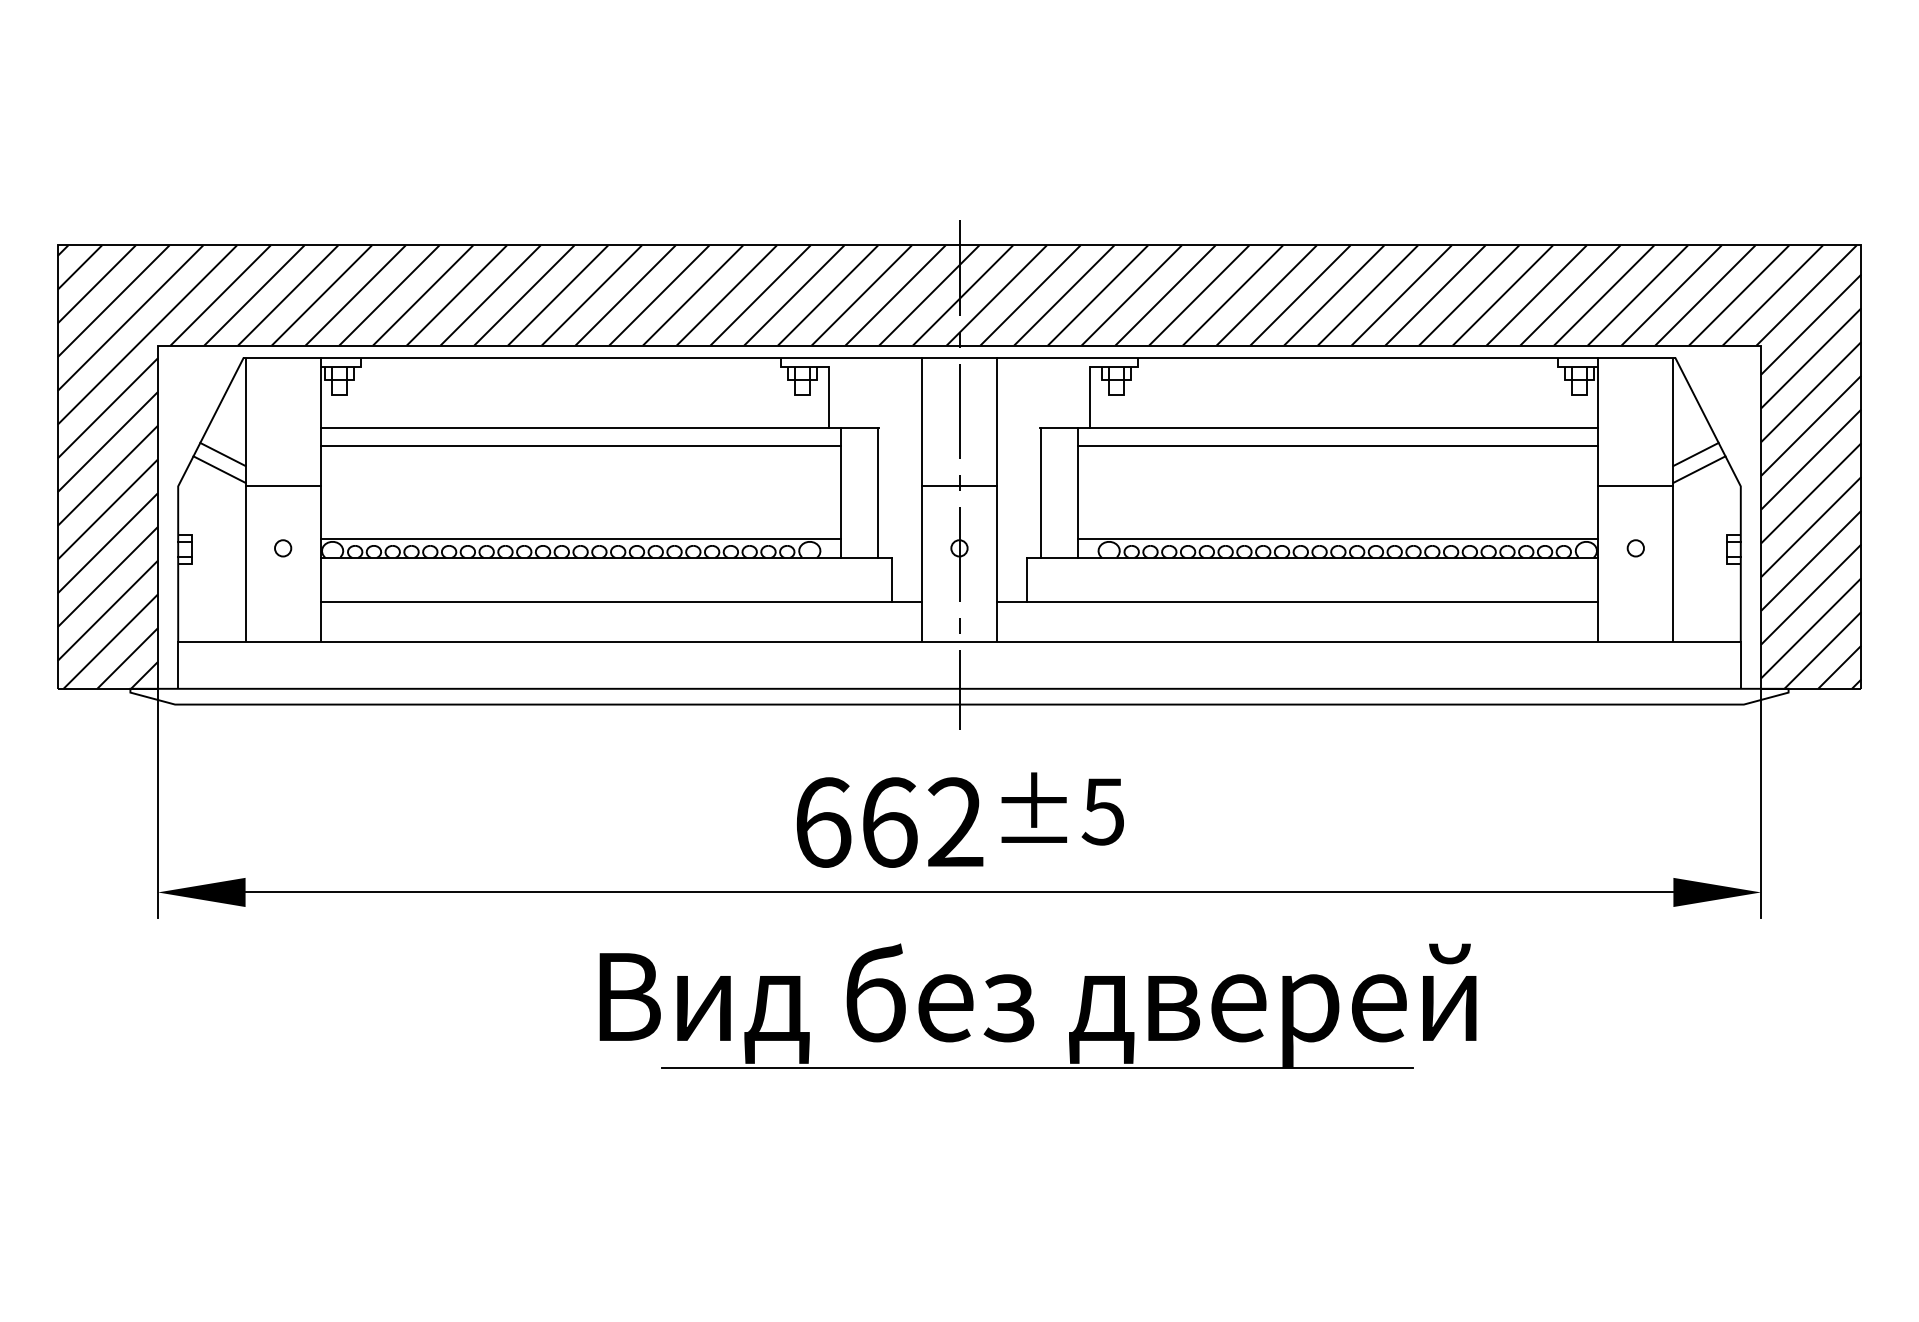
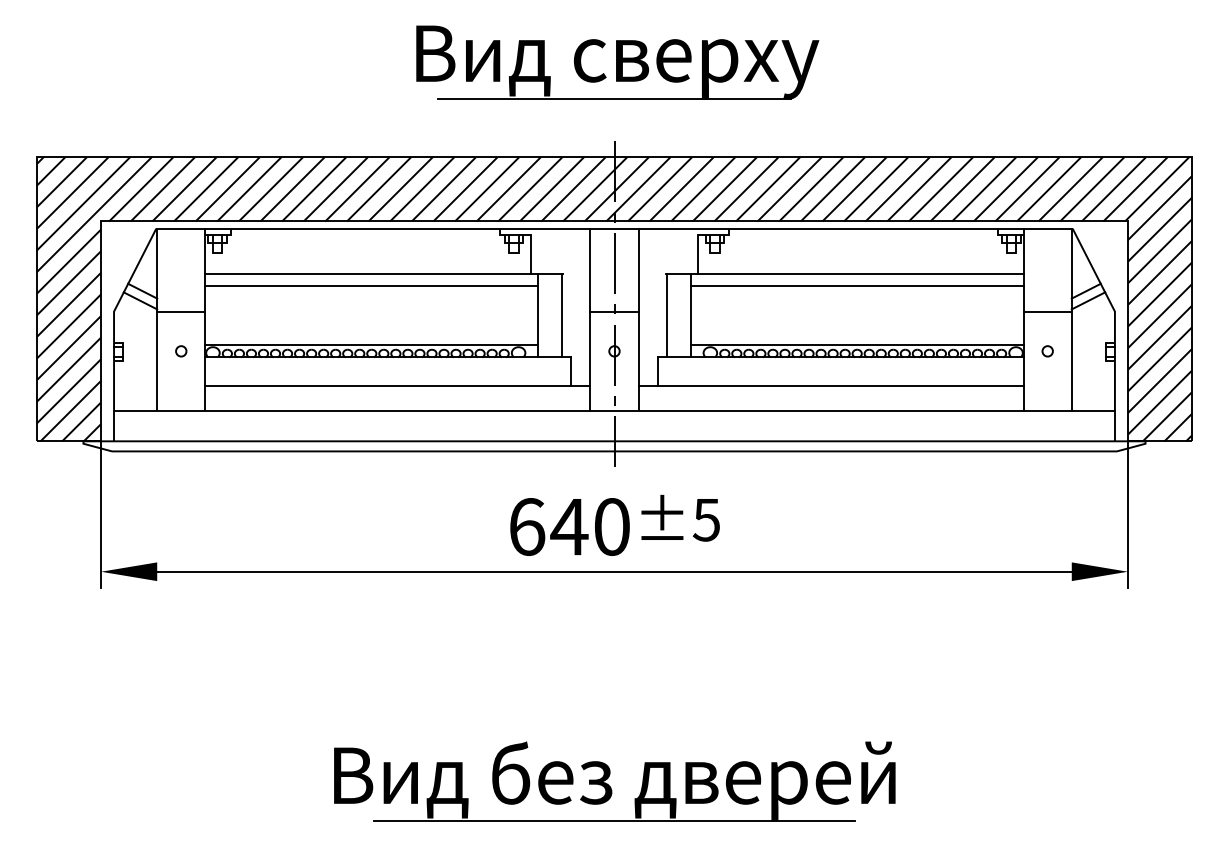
part: (964, 97) -> (617, 62), added
text: (920, 823) -> (589, 527), 662 -> 640
part: (1029, 1012) -> (609, 785), moved

